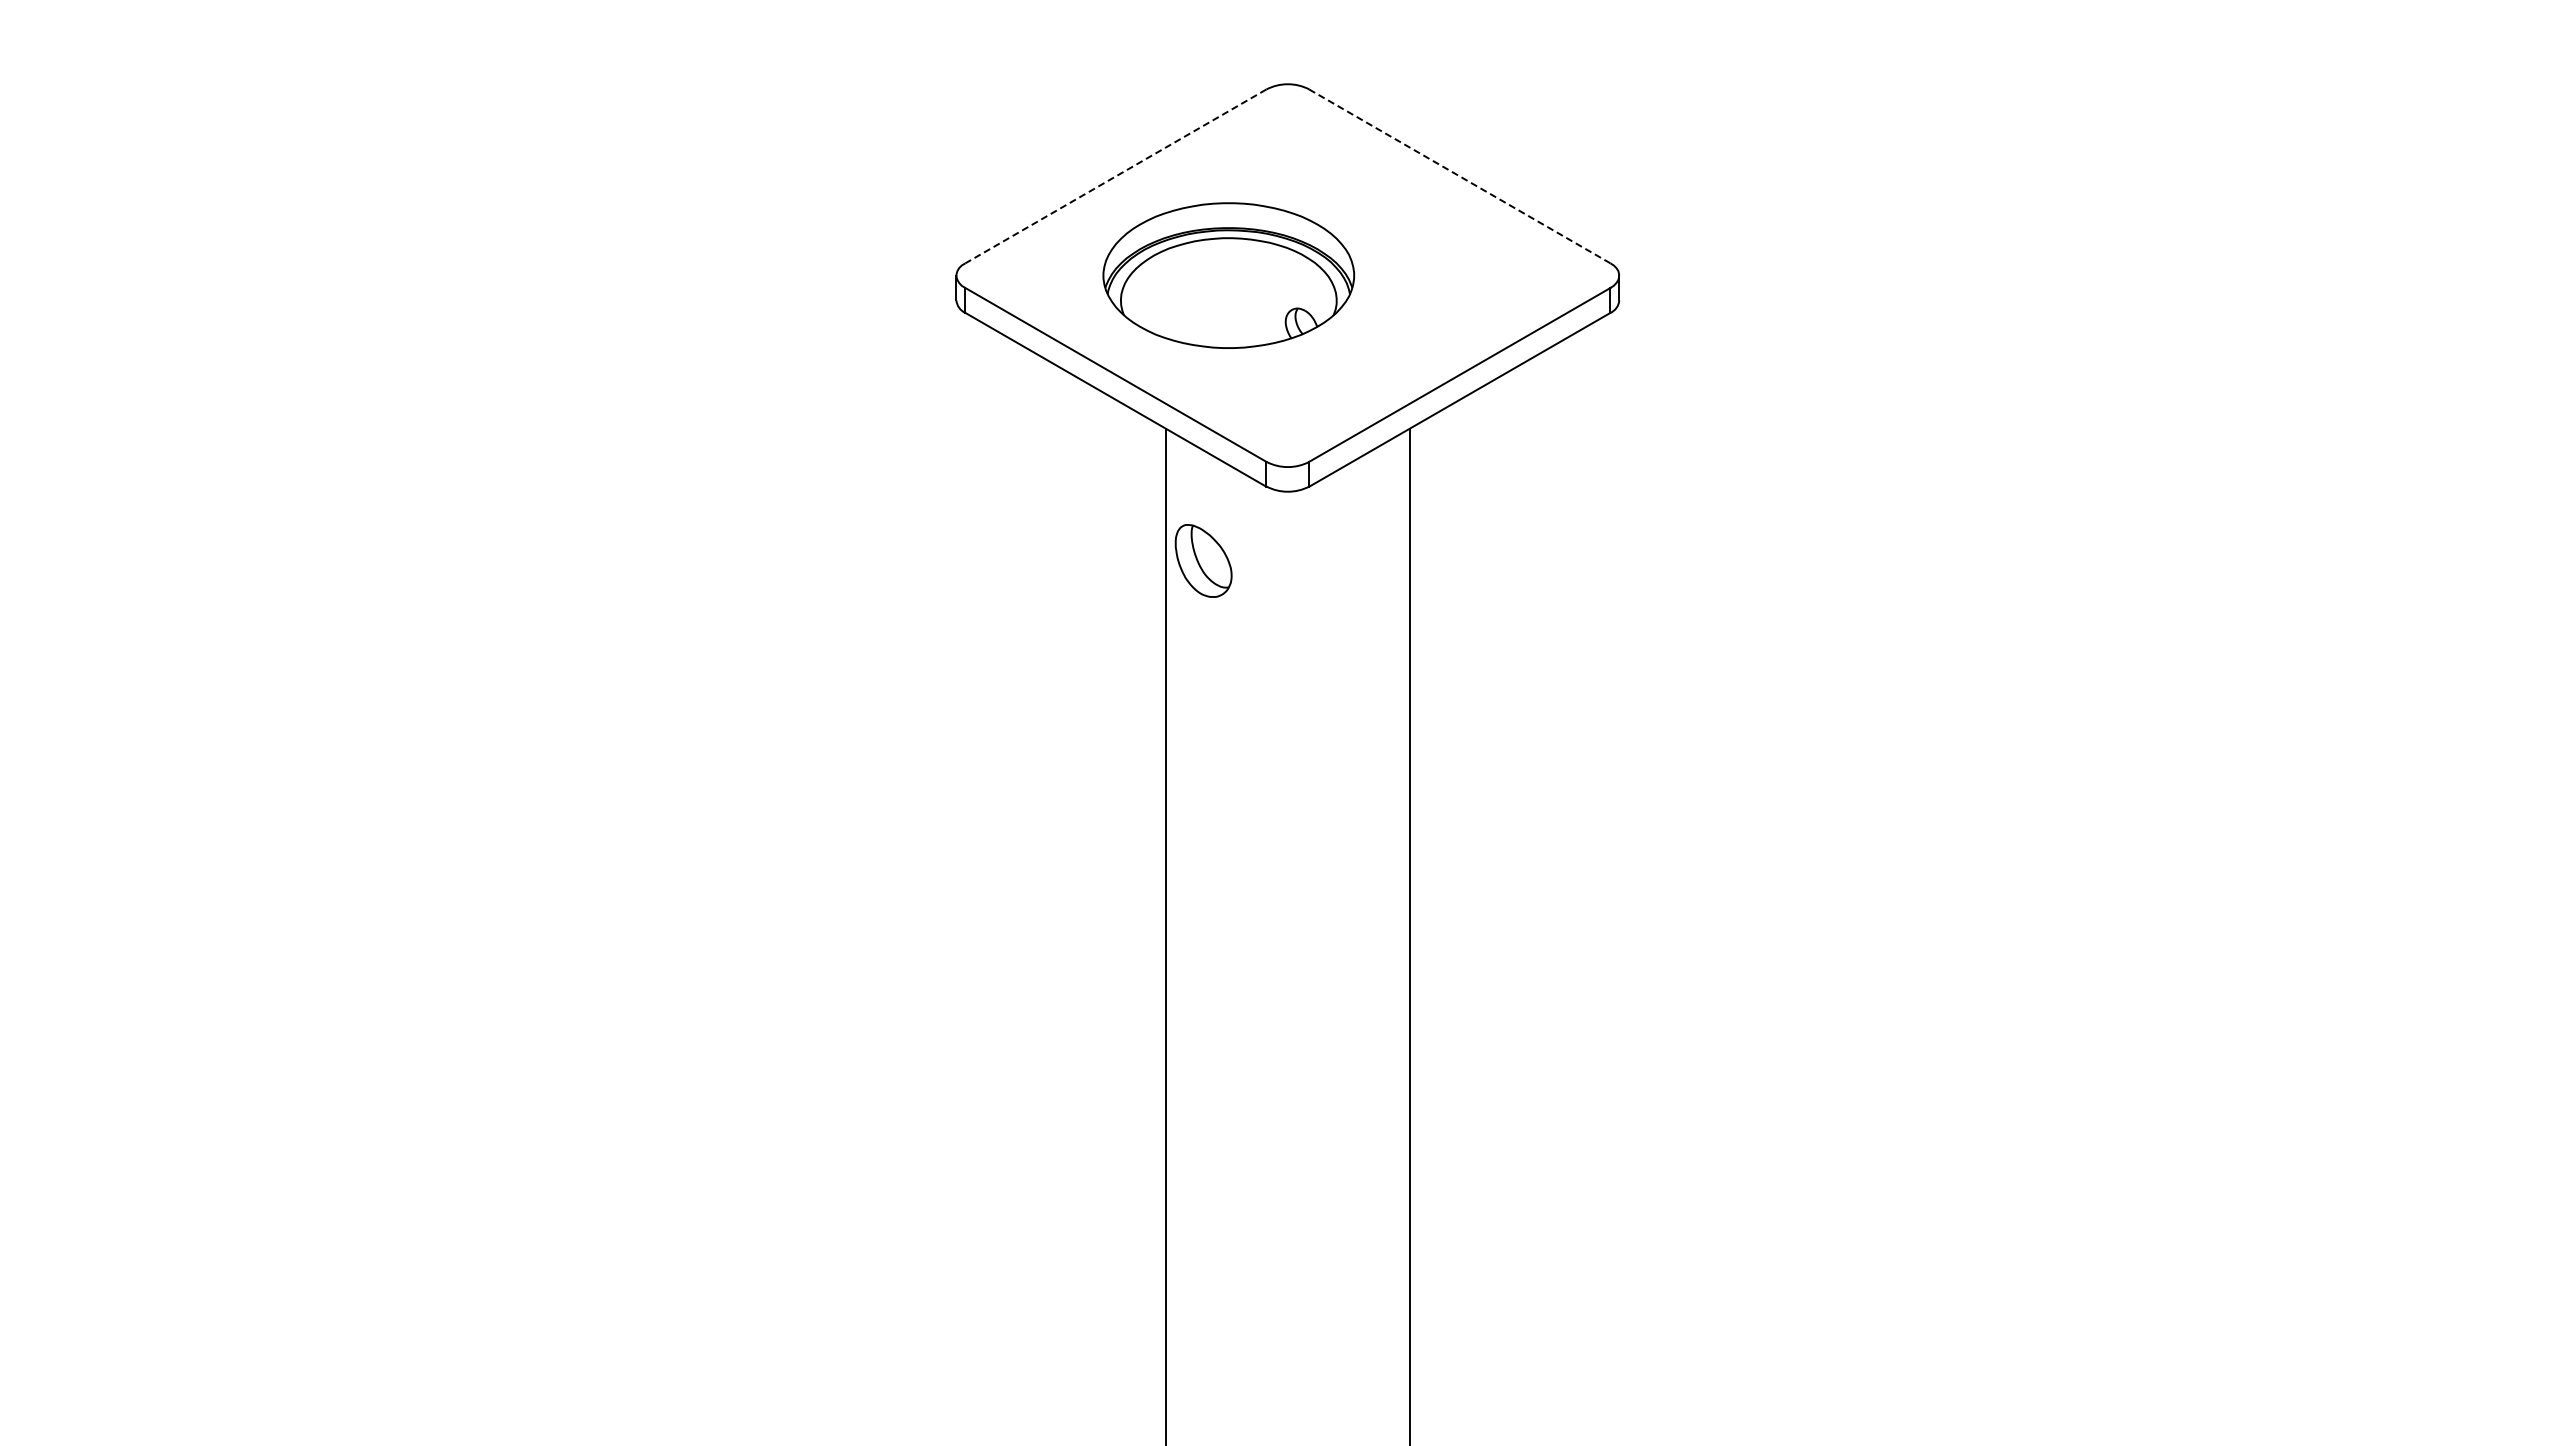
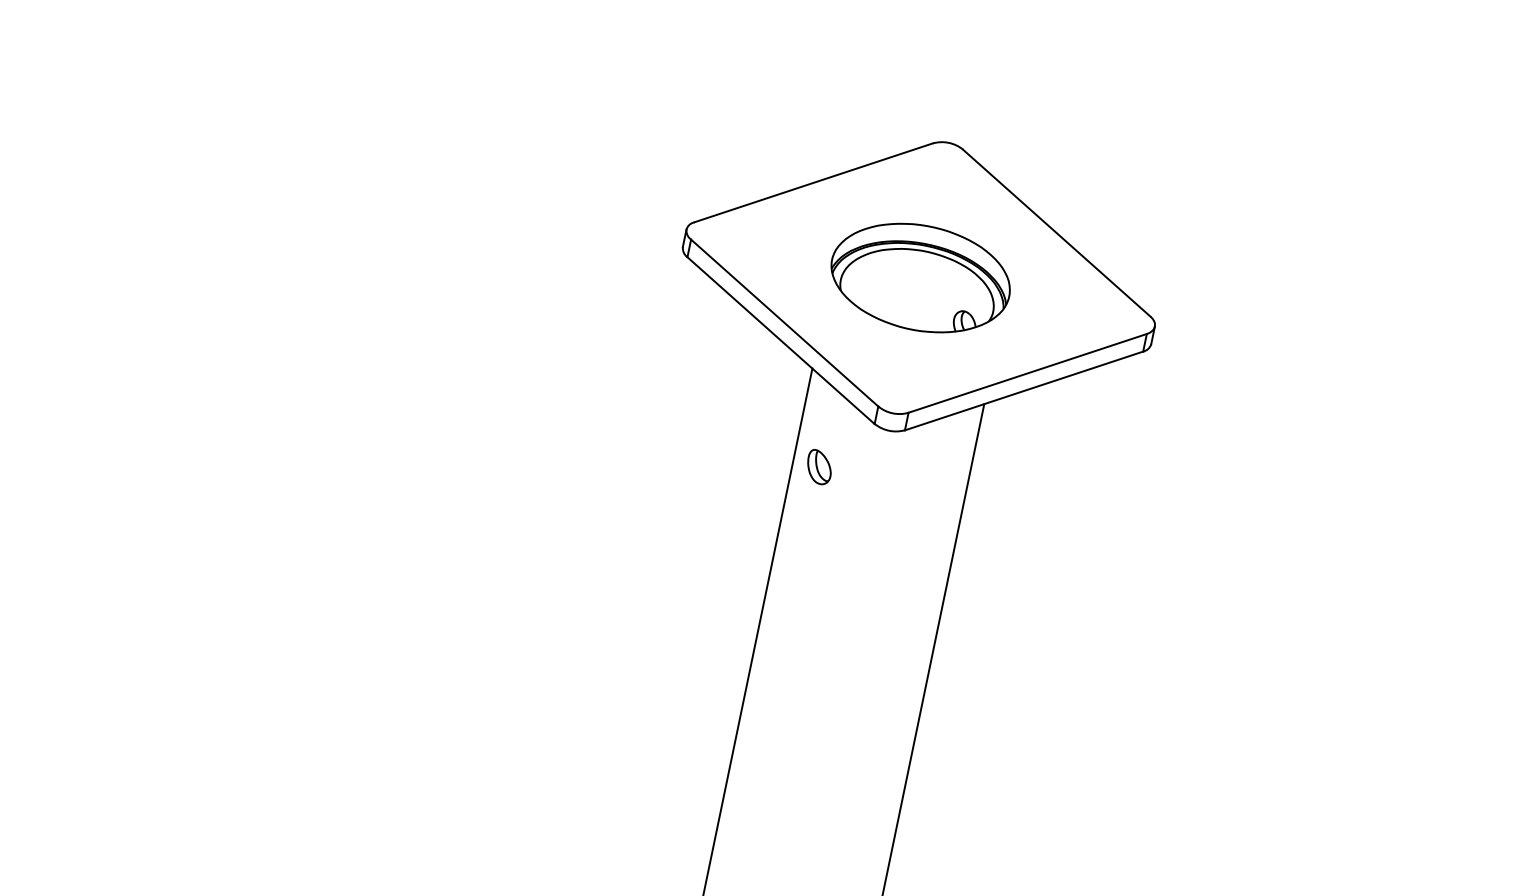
line: (1115, 176) -> (813, 182), dashed -> solid
line: (1459, 176) -> (1056, 233), dashed -> solid
part: (1228, 275) -> (920, 277), moved
part: (1203, 560) -> (819, 466), size x0.62

